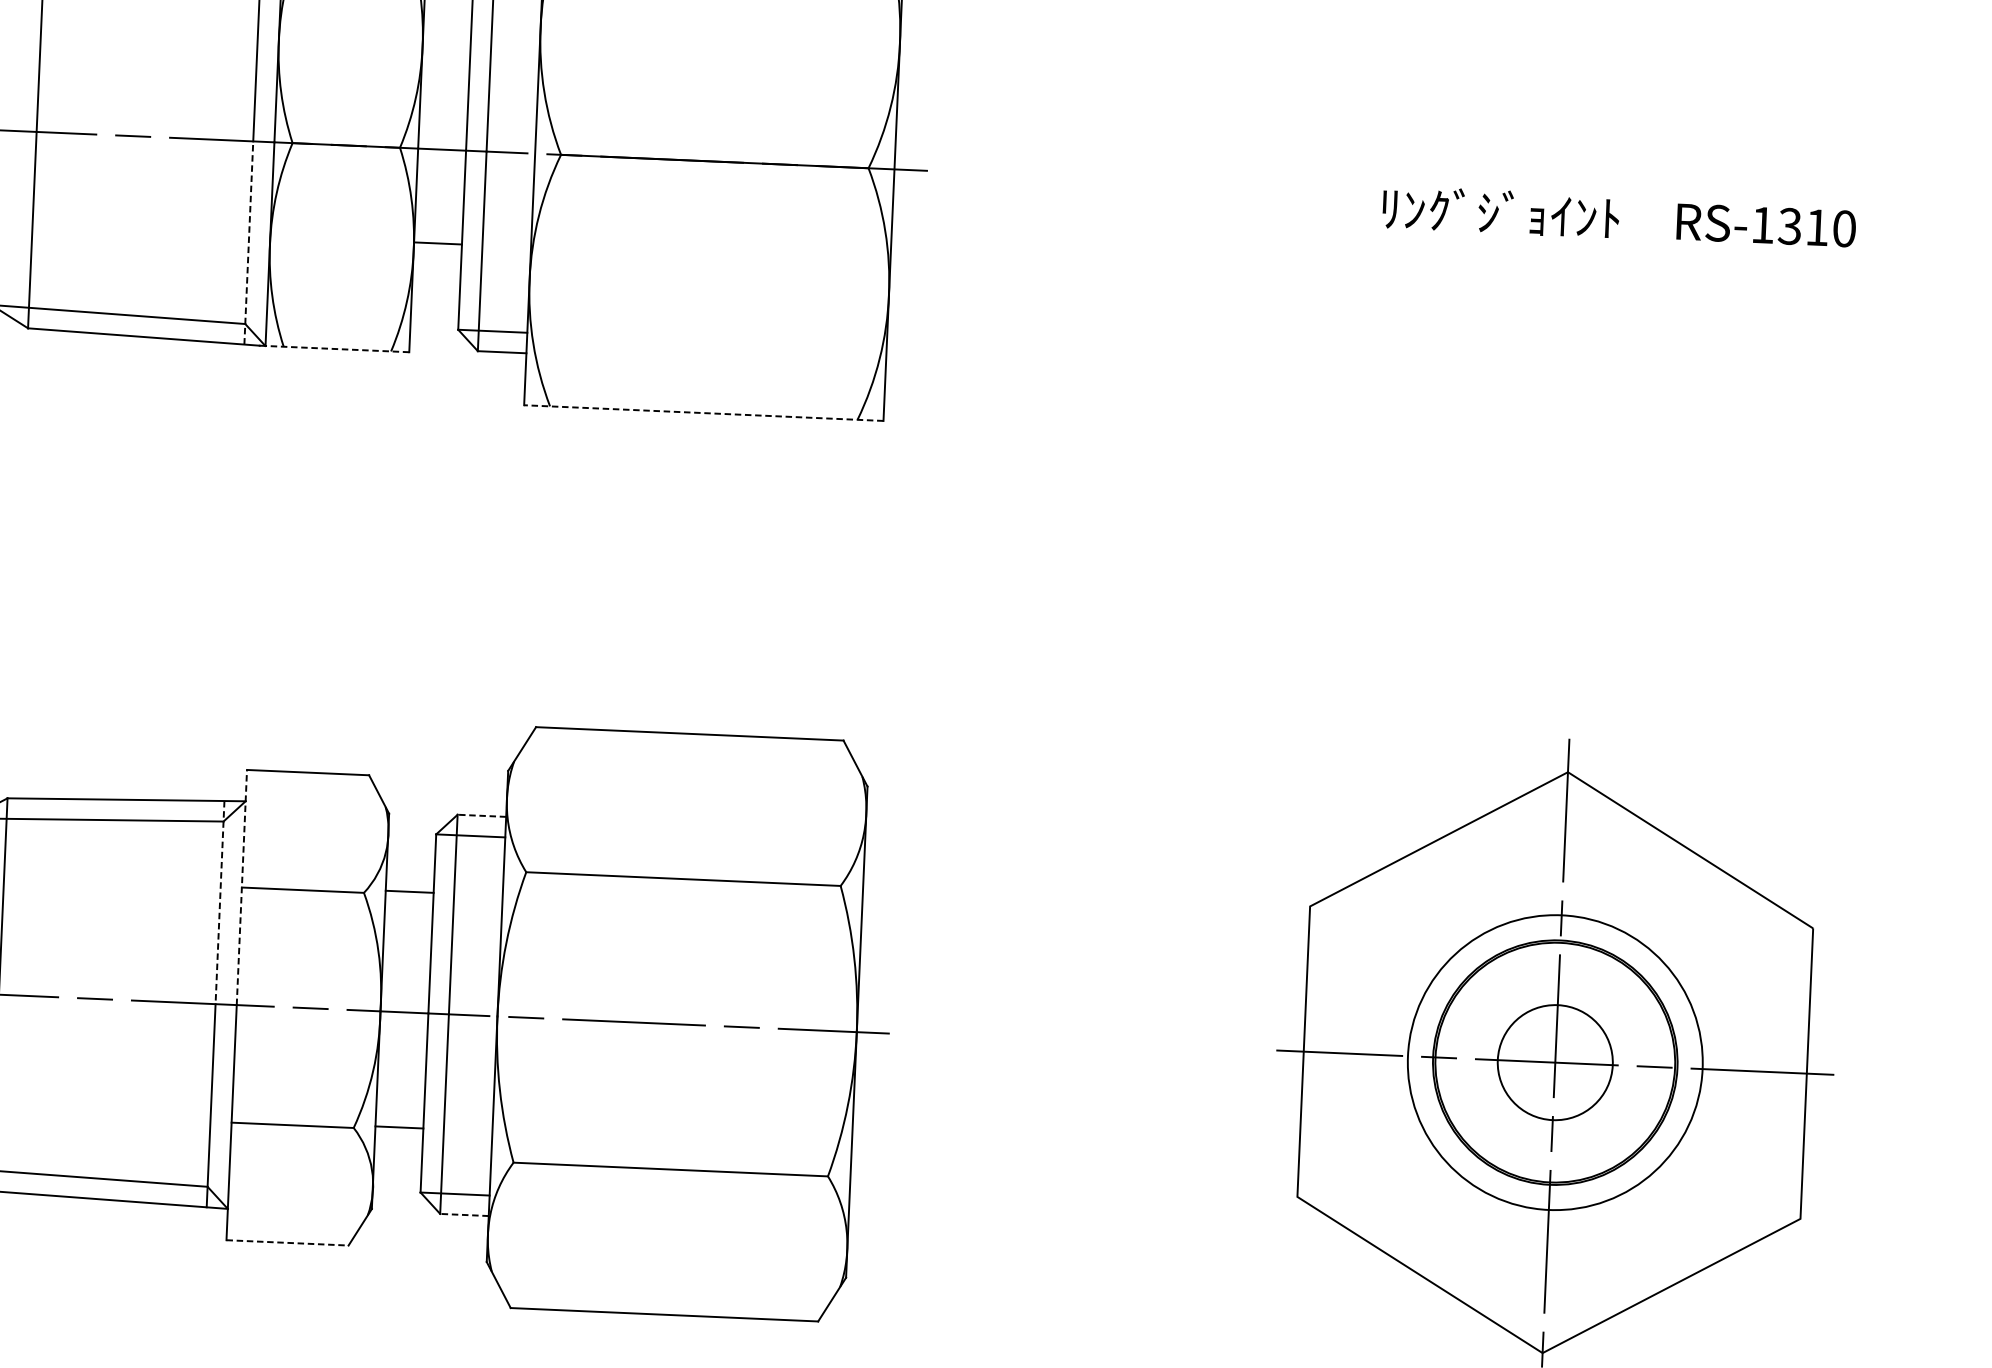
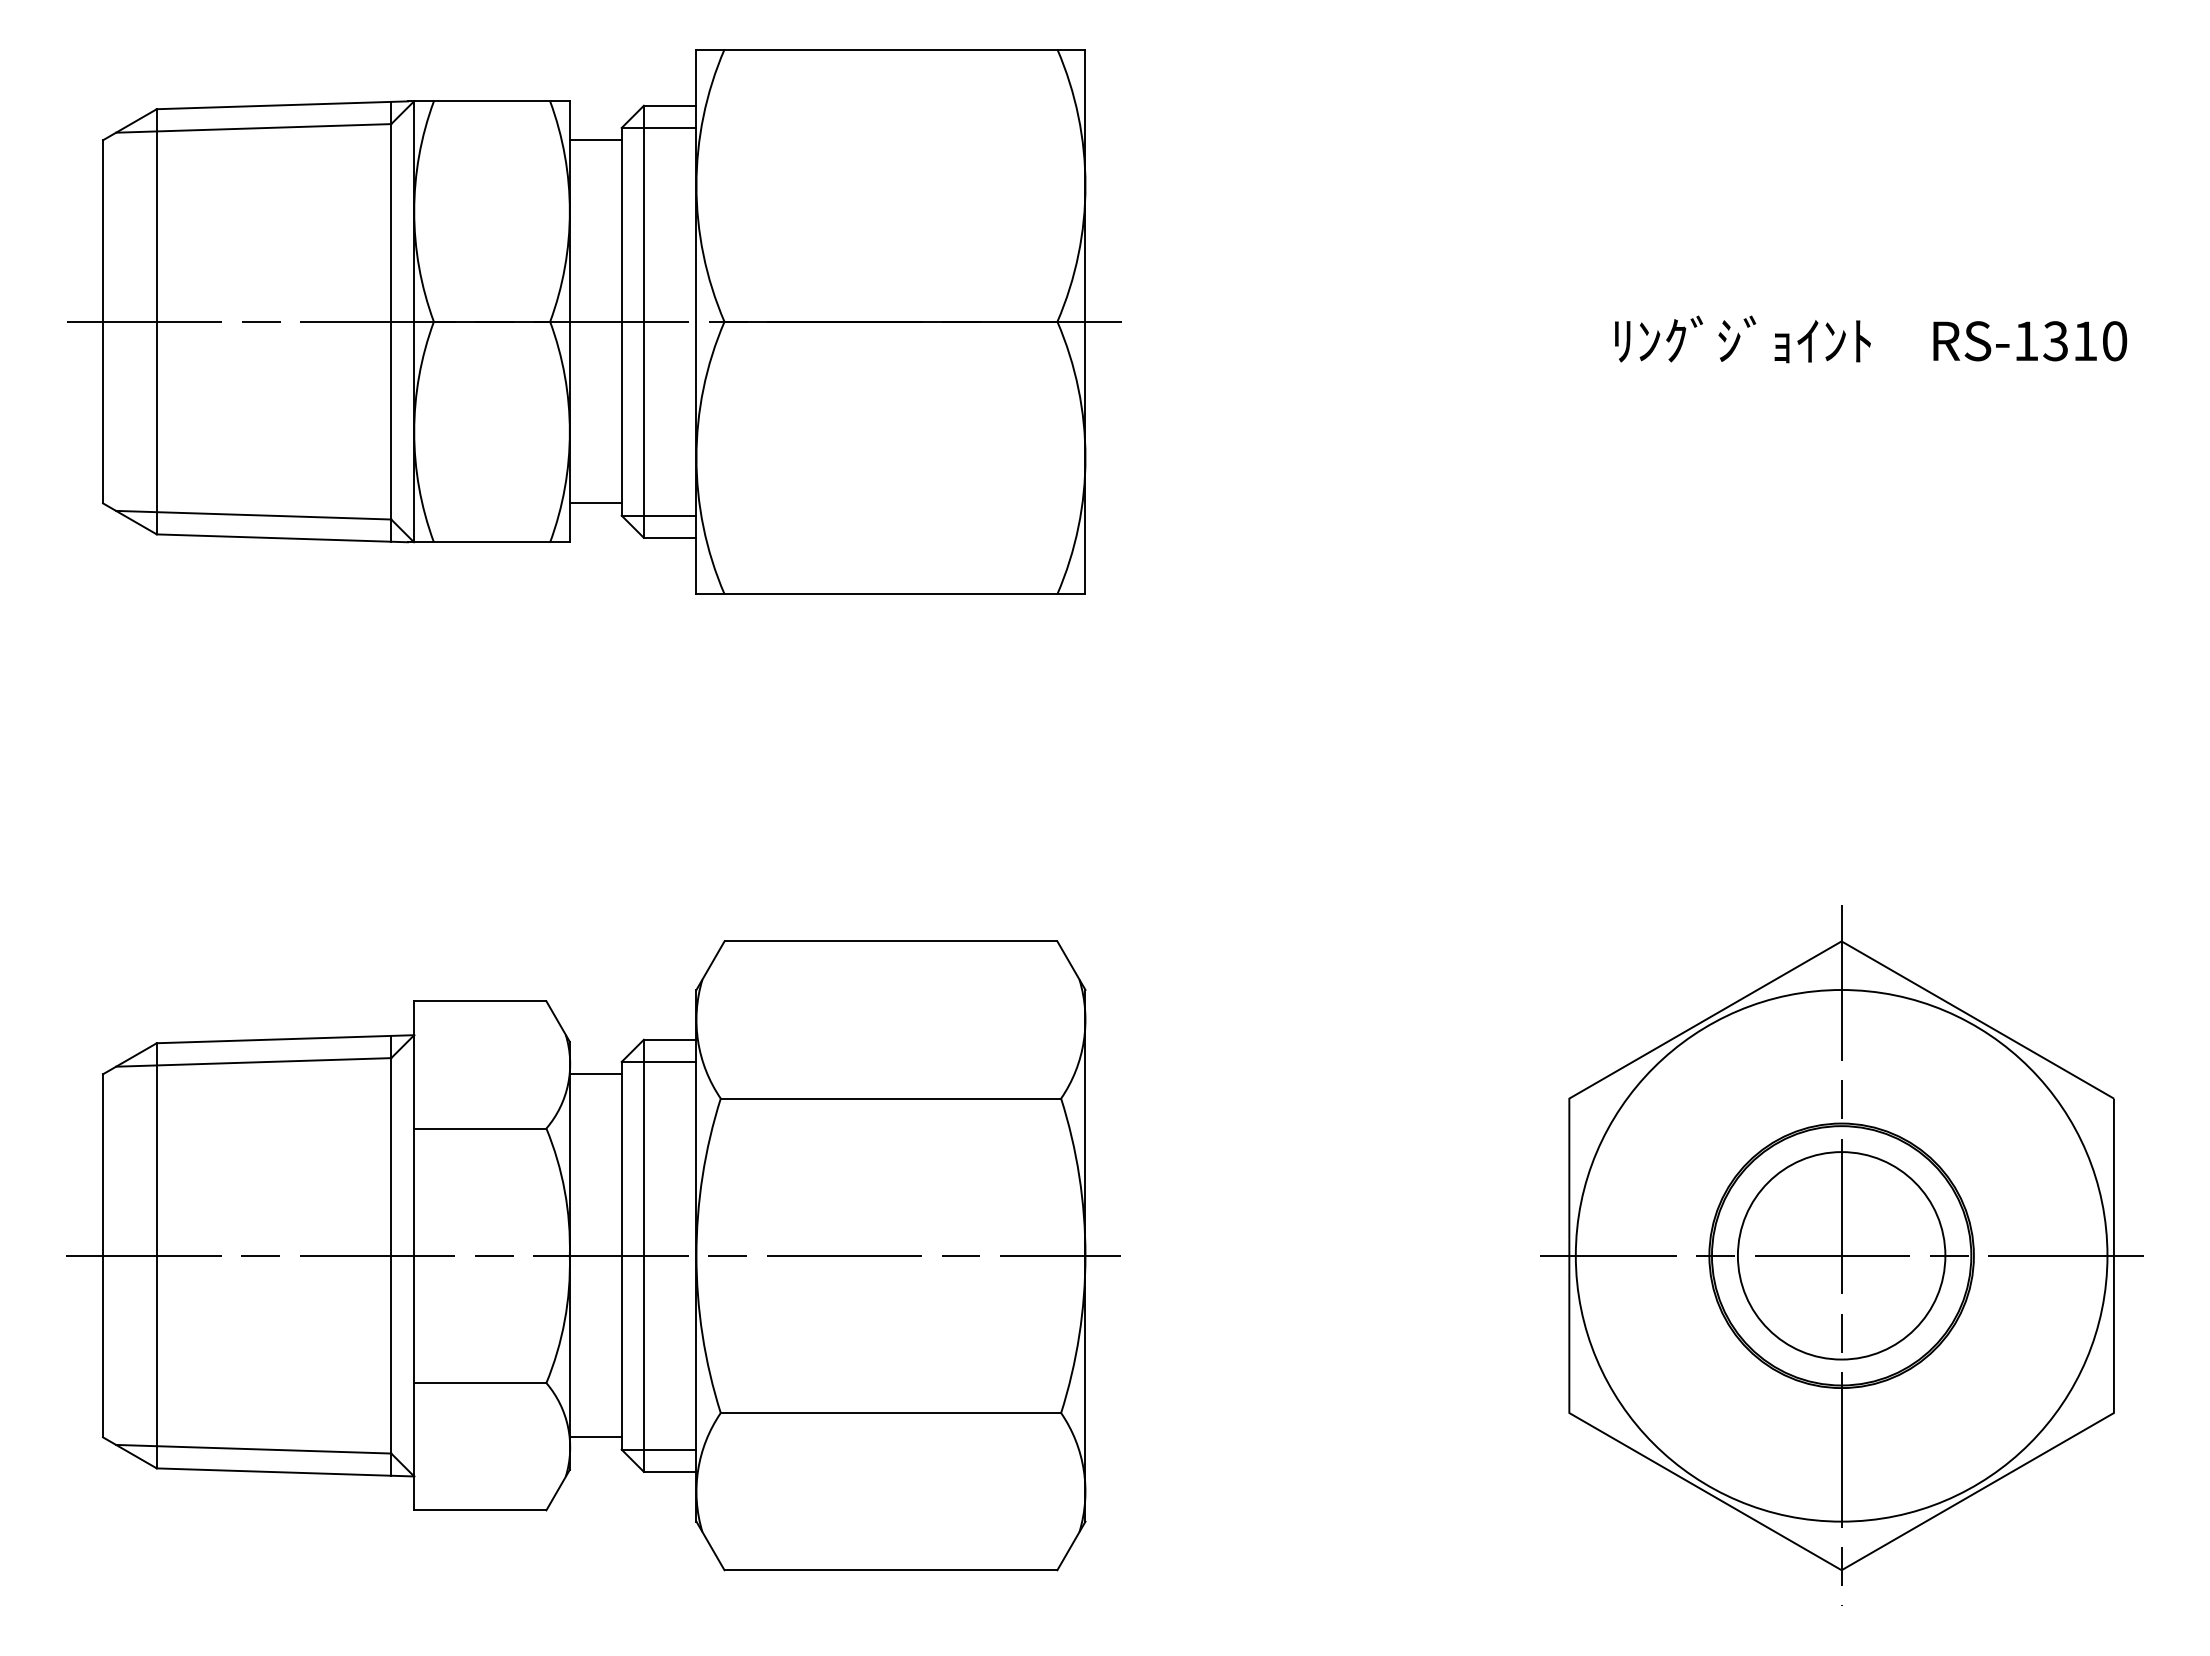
line: (249, 242) -> (391, 431), dashed -> solid
line: (437, 243) -> (595, 503), moved
line: (337, 349) -> (492, 542), dashed -> solid
line: (703, 413) -> (890, 594), dashed -> solid
line: (481, 815) -> (669, 1039), dashed -> solid
line: (242, 887) -> (414, 1128), dashed -> solid
line: (409, 892) -> (595, 1074), moved
line: (220, 902) -> (391, 1145), dashed -> solid
circle: (1555, 1062) -> (1841, 1255), size x1.67
circle: (1555, 1062) -> (1841, 1255), size x1.67
line: (399, 1127) -> (595, 1437), moved
line: (463, 1214) -> (669, 1471), dashed -> solid
line: (287, 1243) -> (480, 1510), dashed -> solid

